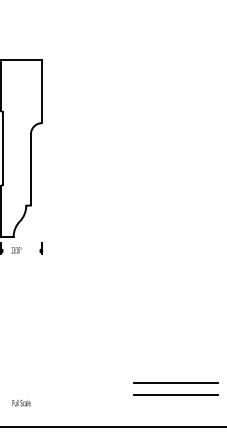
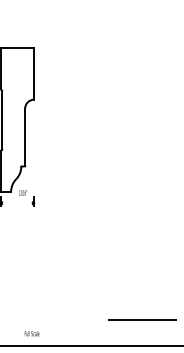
text: (16, 250) -> (23, 193), moved
line: (175, 382) -> (142, 309), removed
text: (21, 403) -> (32, 334), moved

